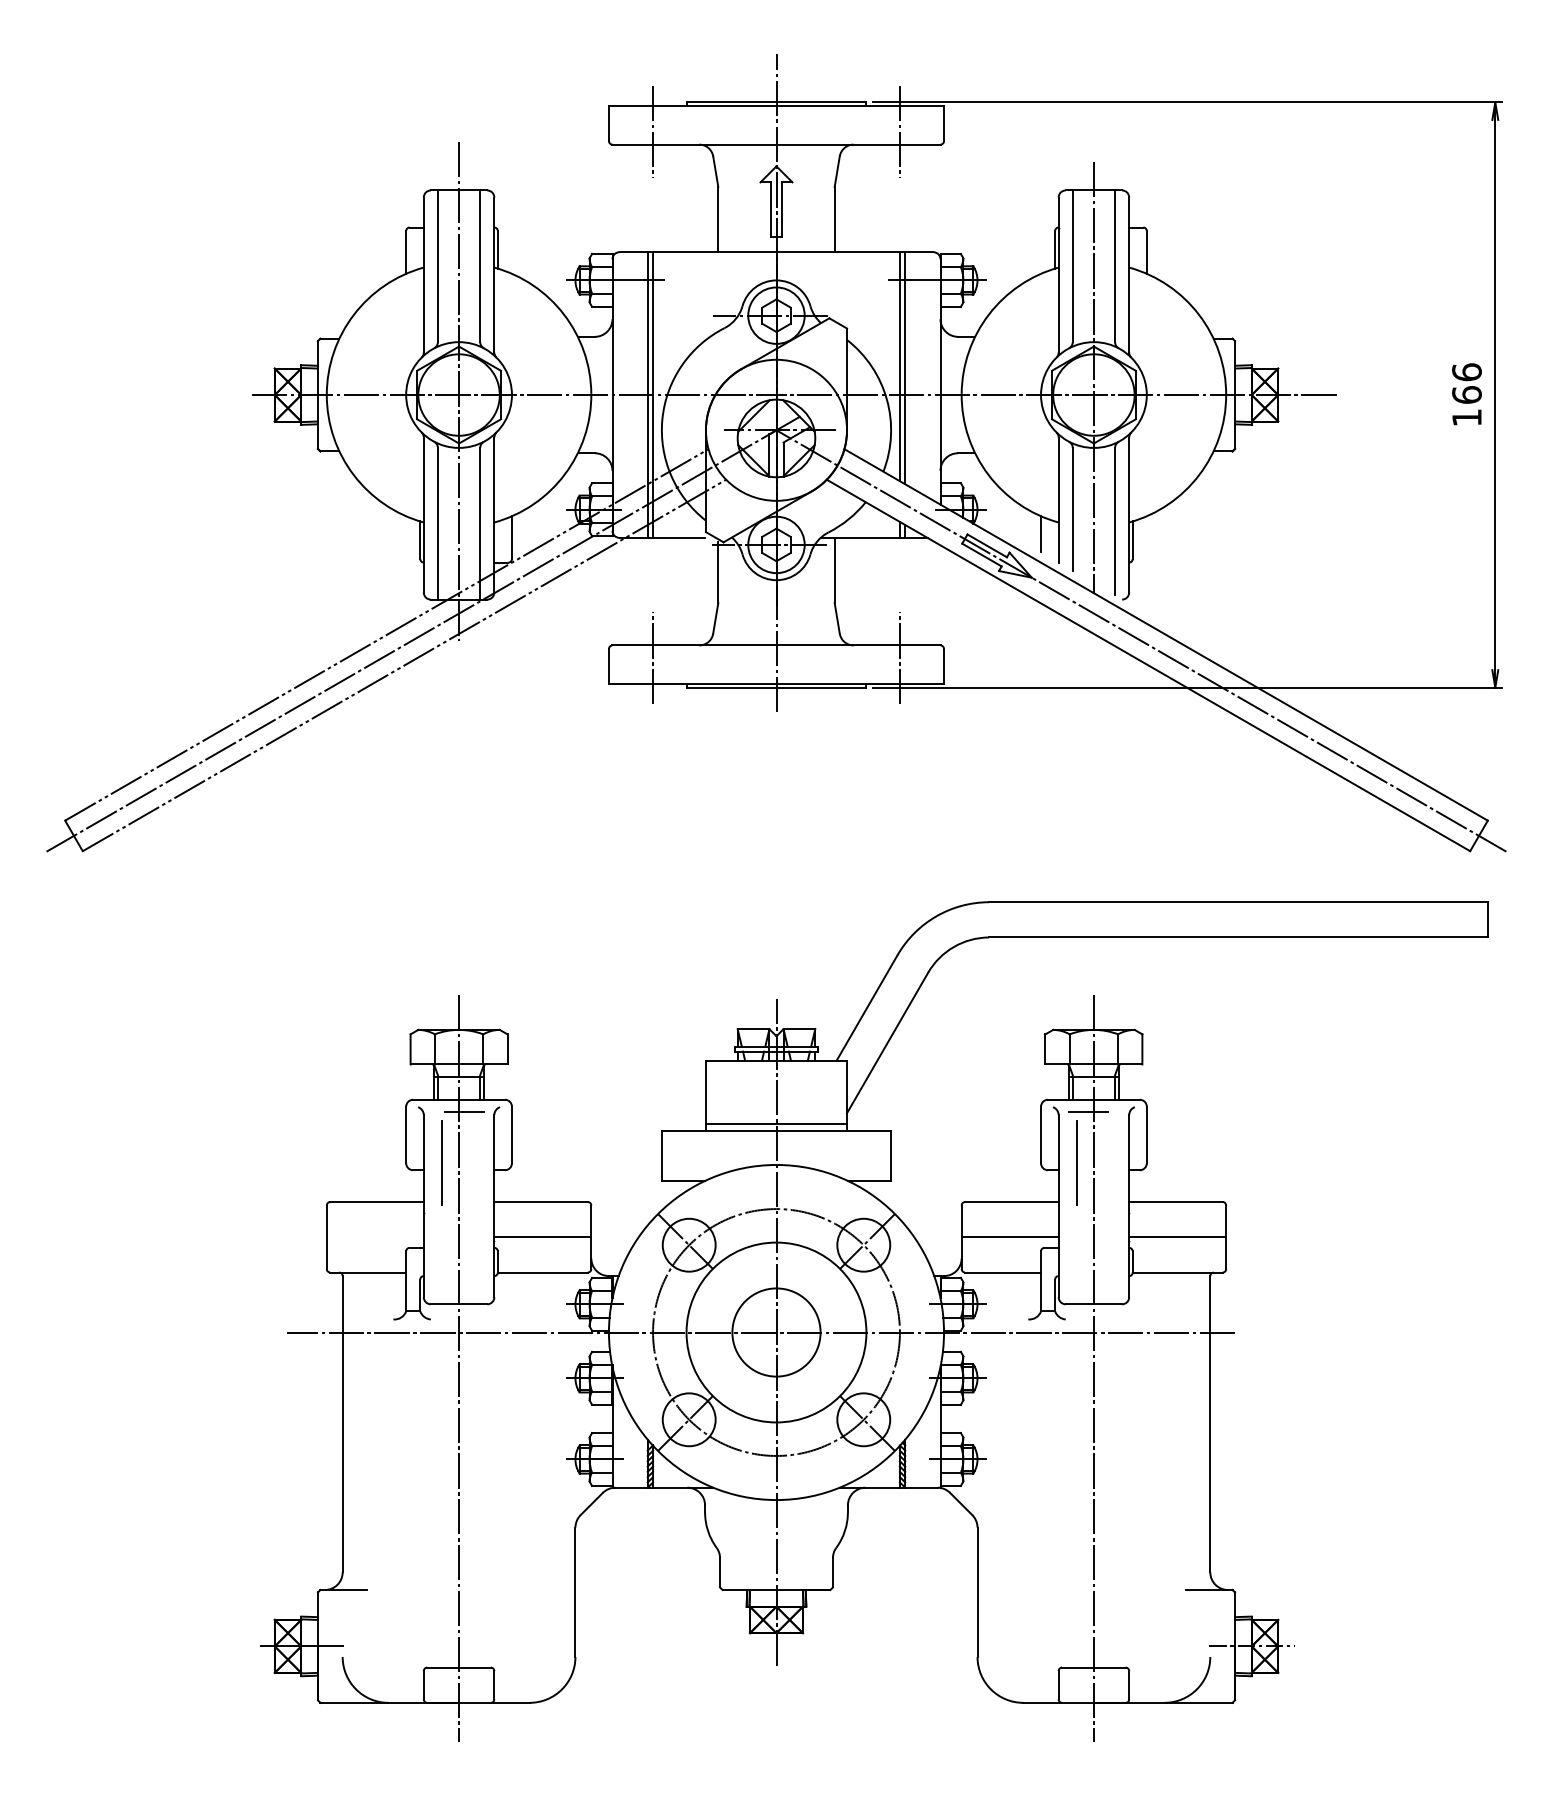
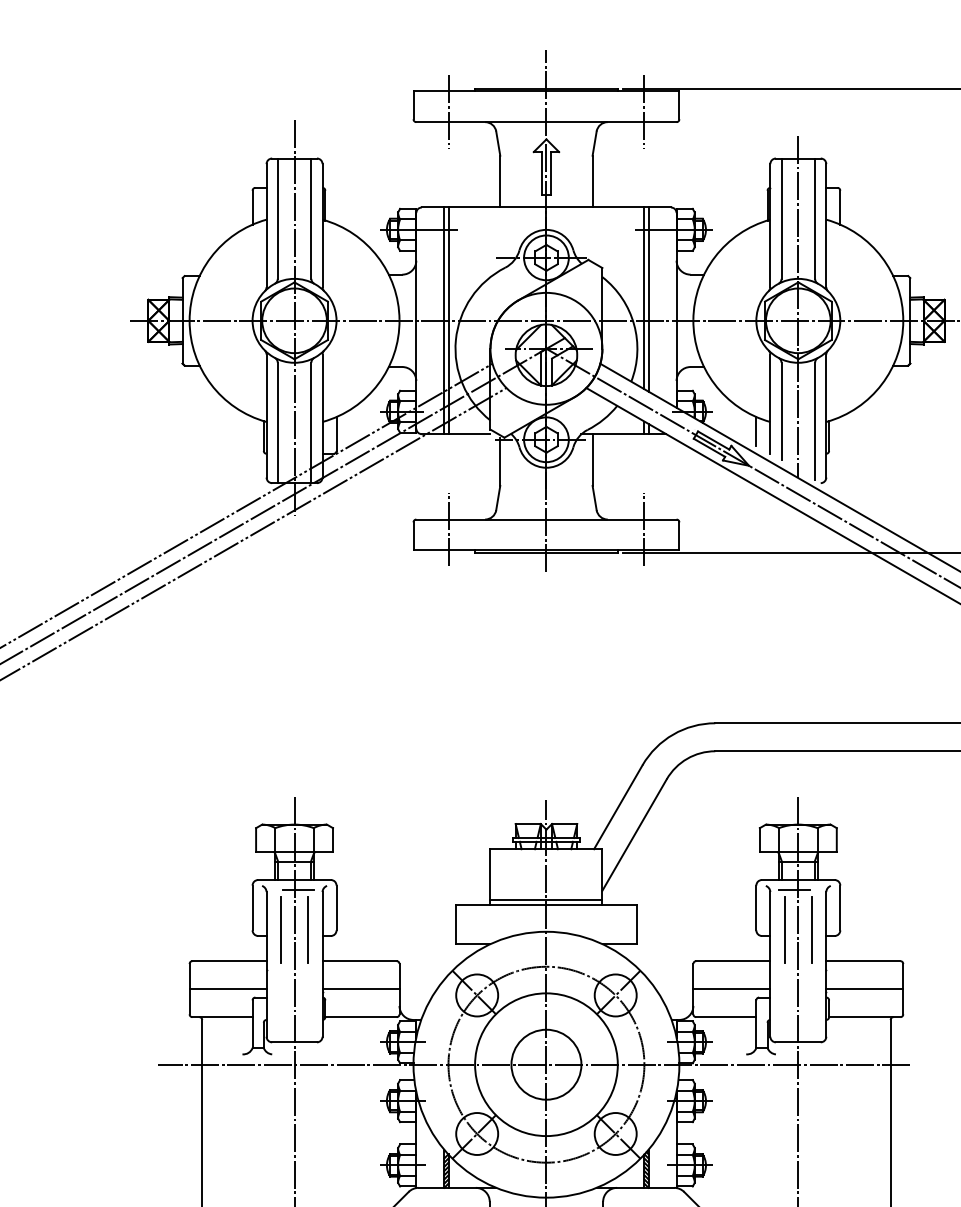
line: (475, 1162) -> (307, 929), added
line: (1110, 1162) -> (811, 929), added
line: (374, 1237) -> (227, 989), added

